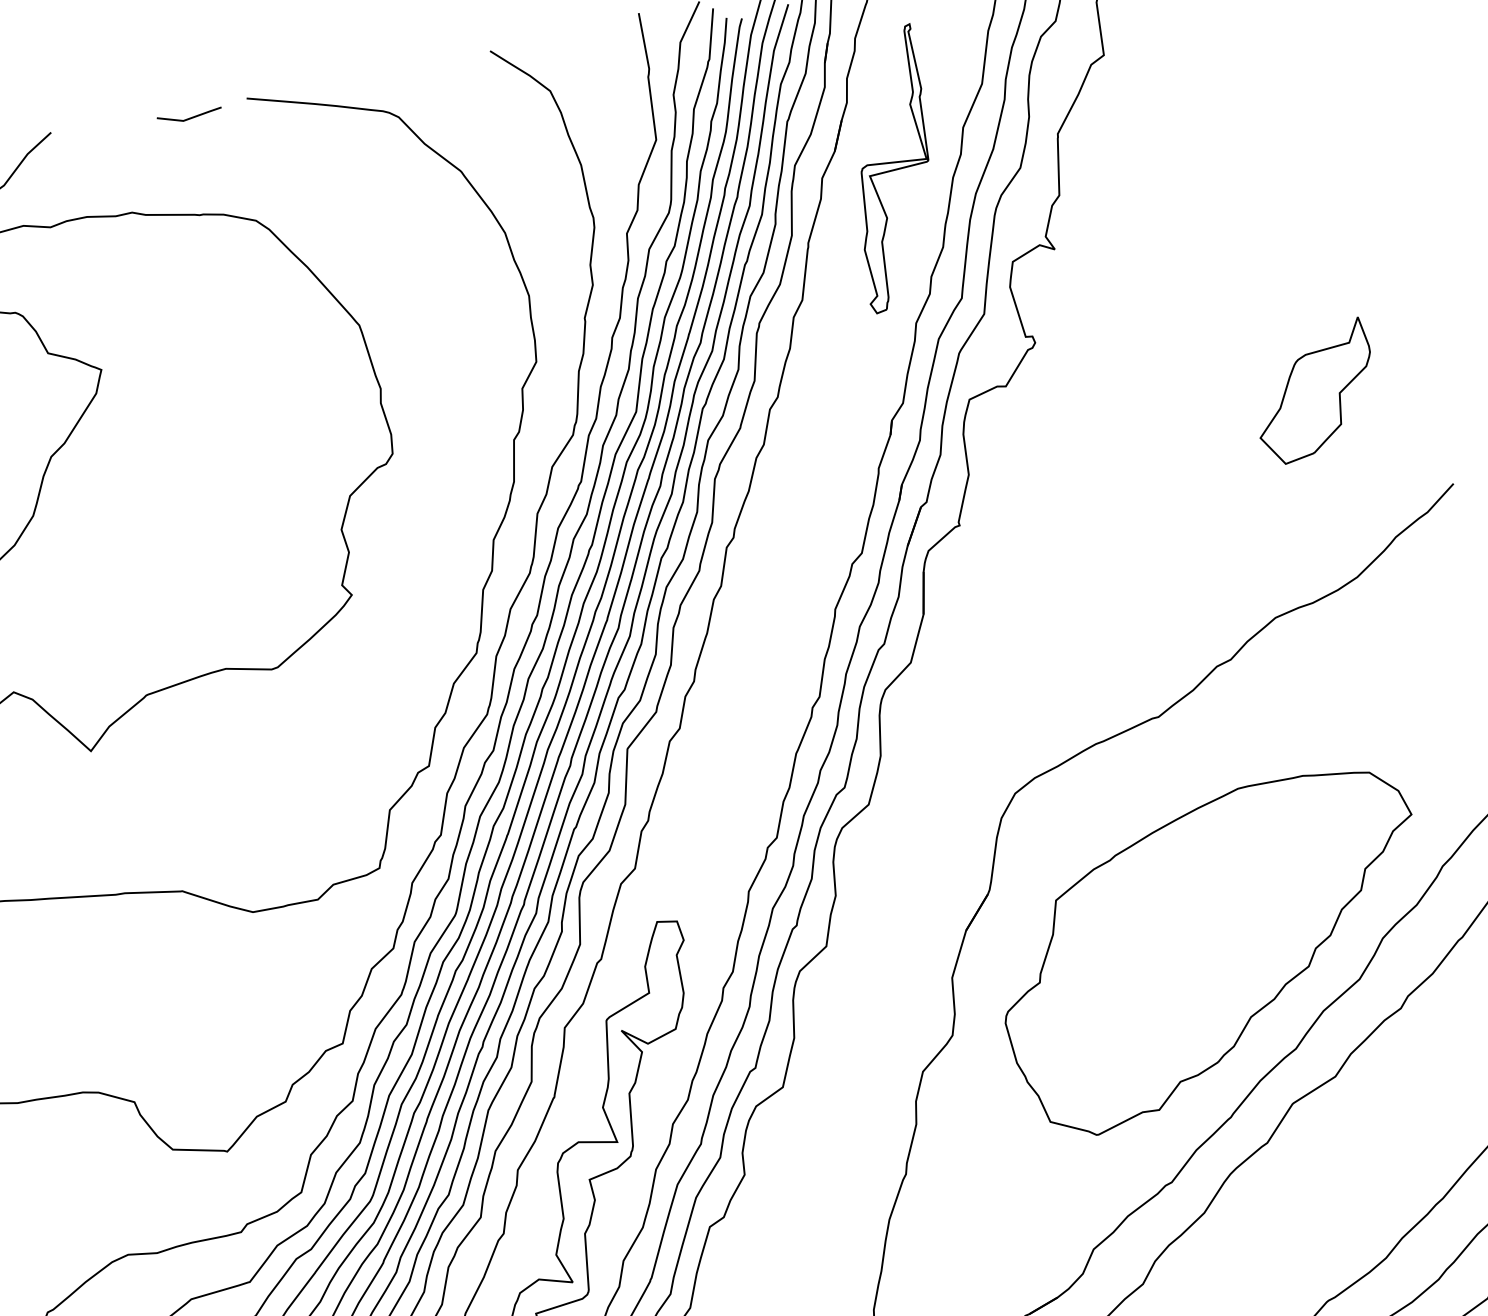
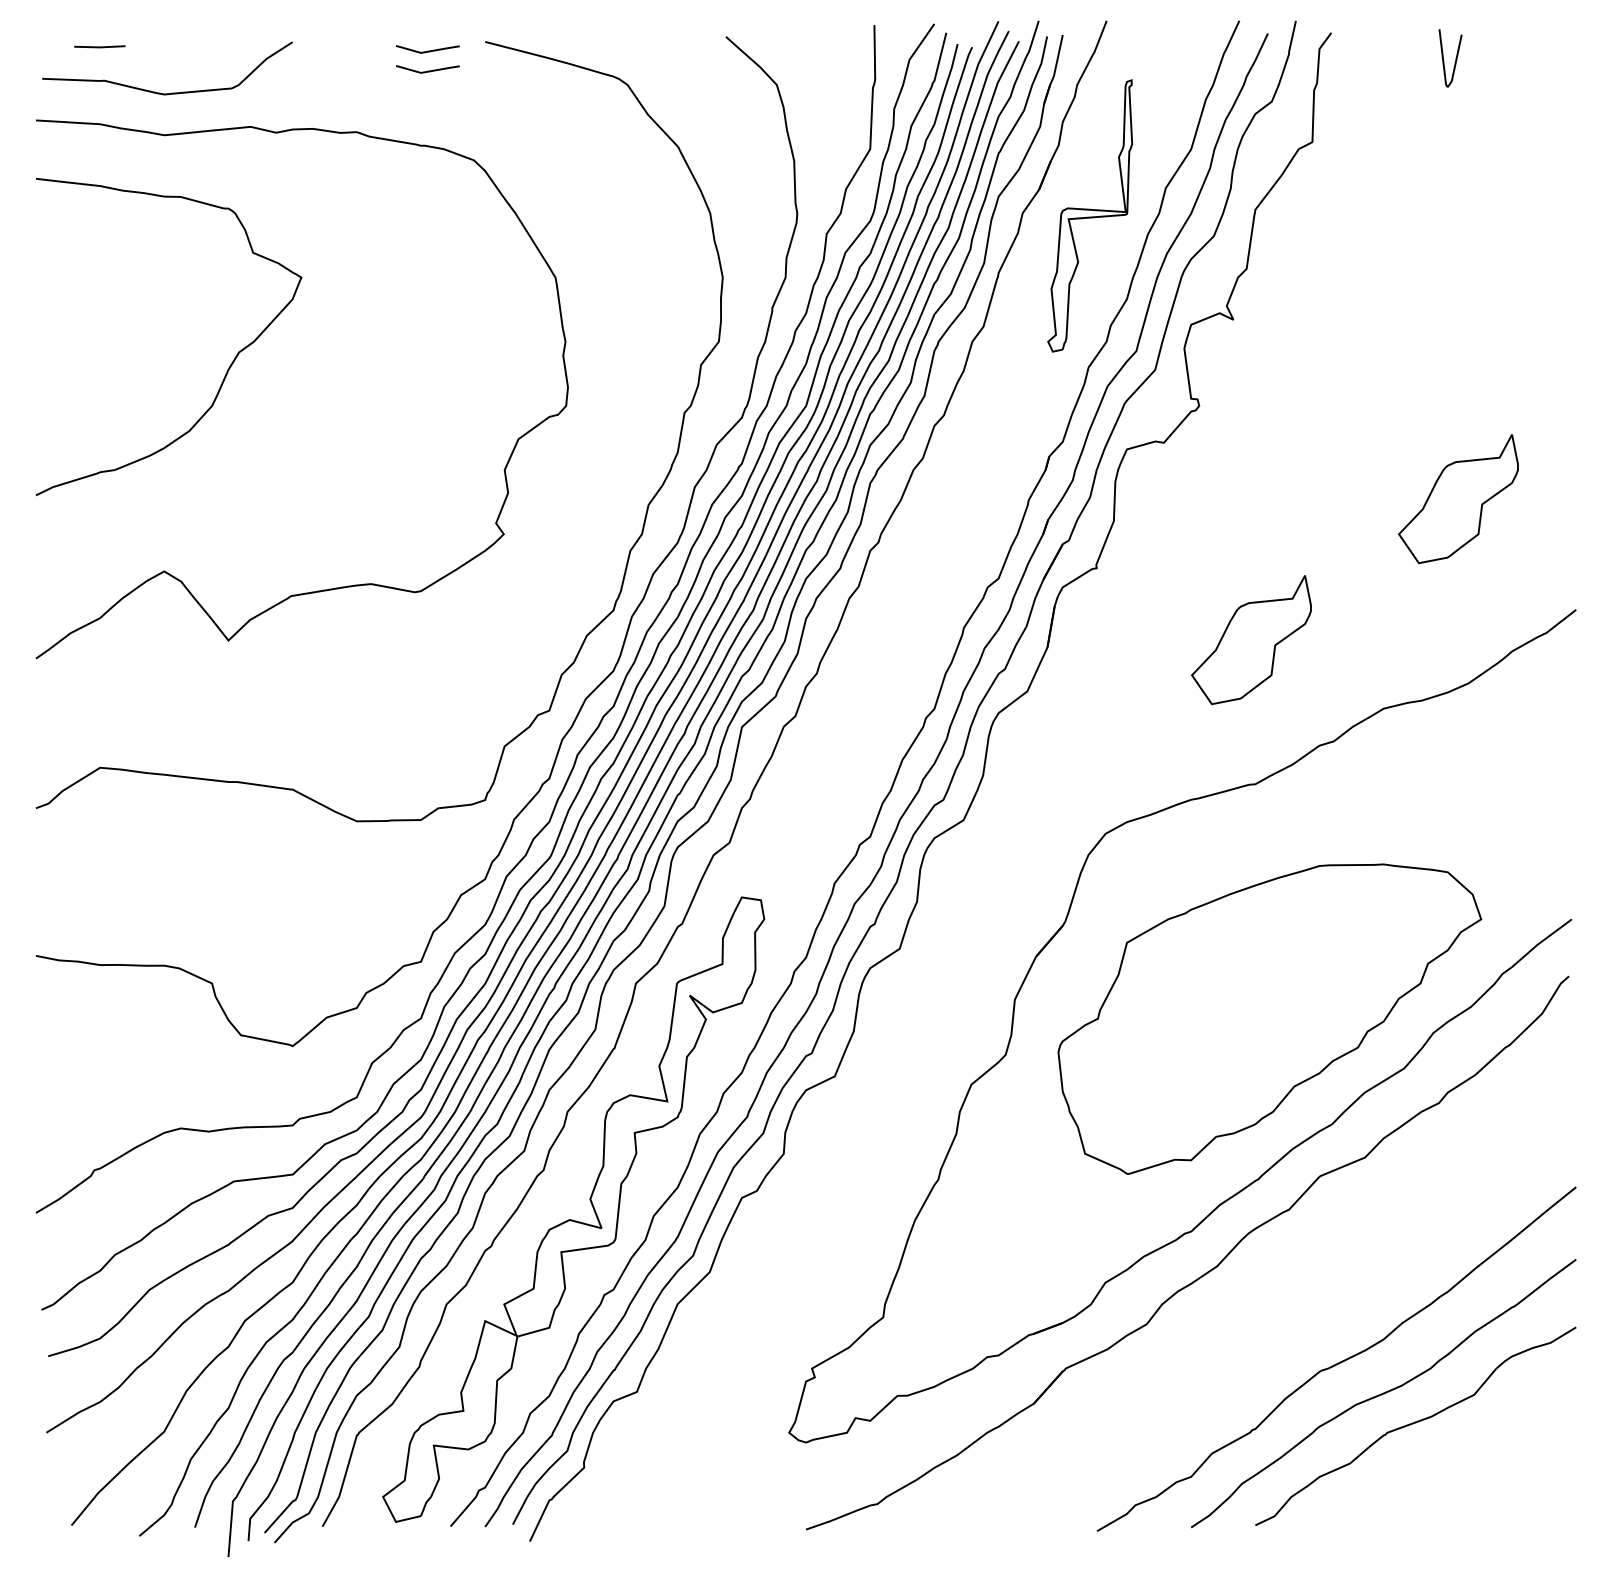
line: (193, 137) -> (427, 70), added
part: (1129, 571) -> (1251, 640), added

